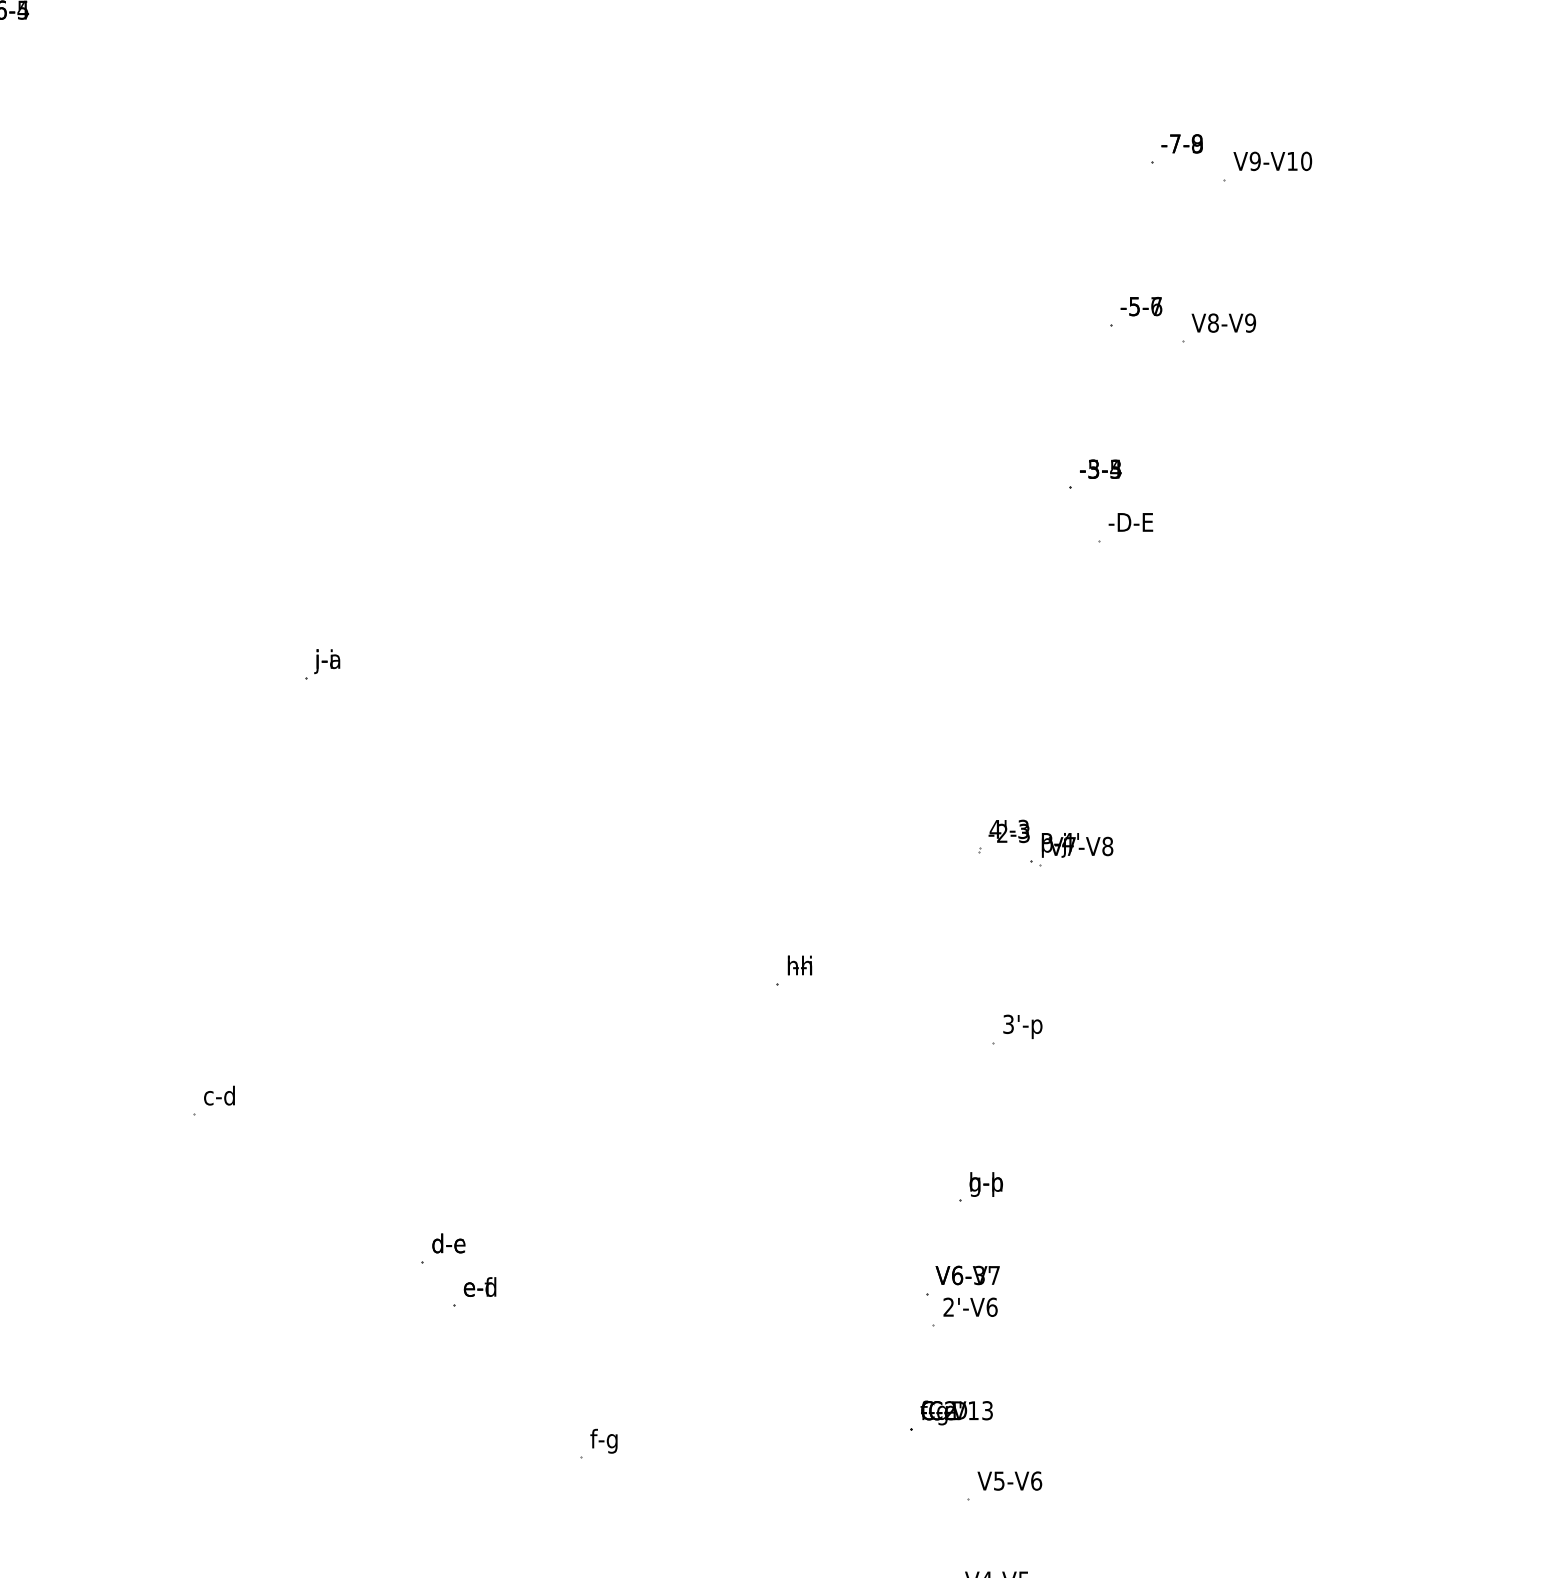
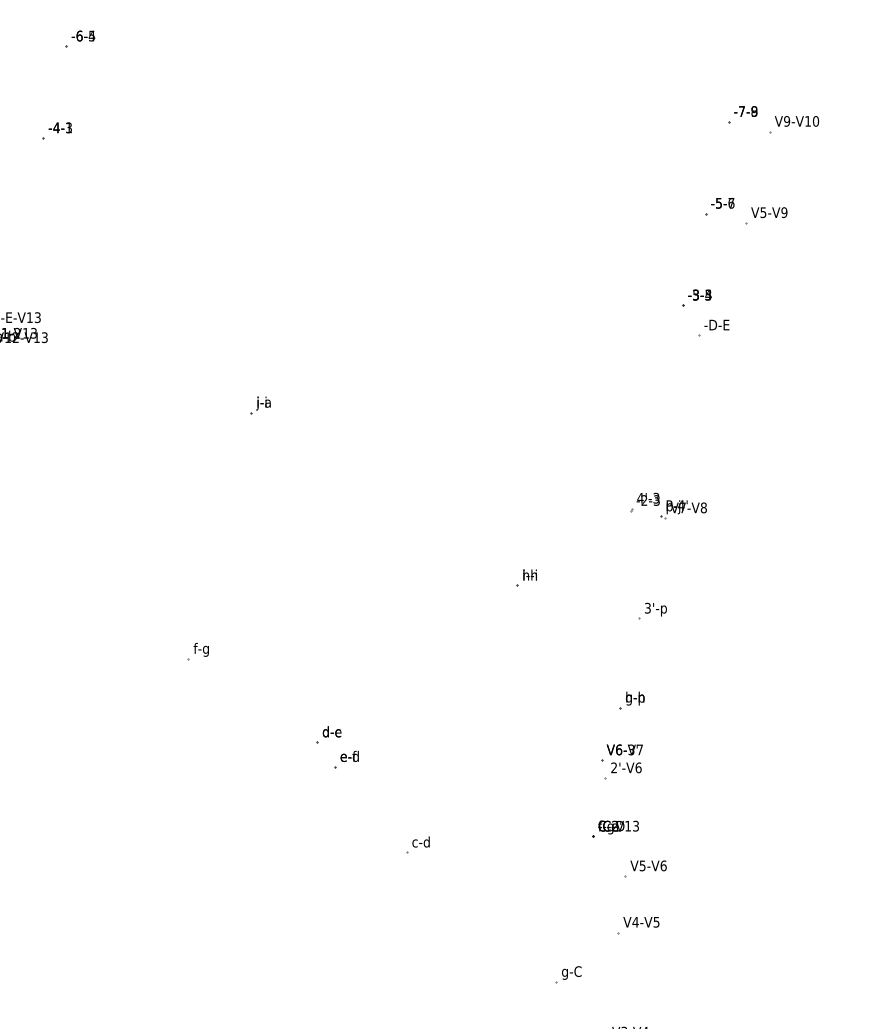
text: (1213, 322) -> (763, 212), V8-V9 -> V5-V9
text: (219, 1097) -> (202, 649), c-d -> f-g
text: (605, 1441) -> (420, 843), f-g -> c-d

